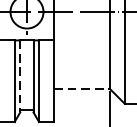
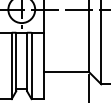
line: (20, 77) -> (16, 62), dashed -> solid
line: (82, 88) -> (66, 71), dashed -> solid

